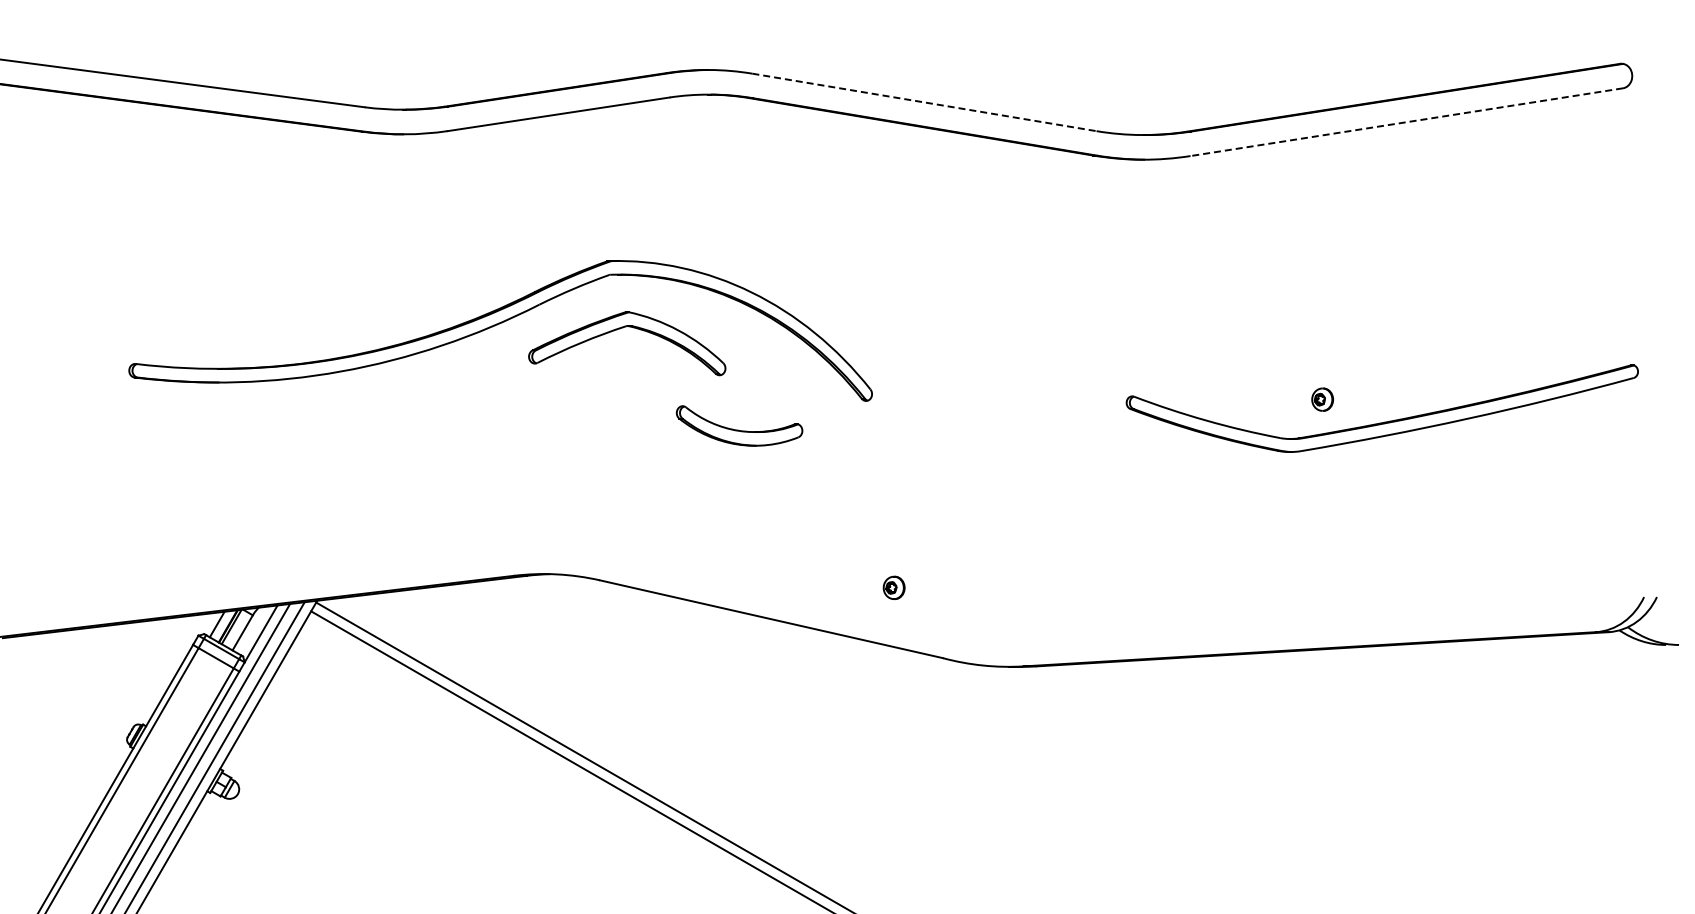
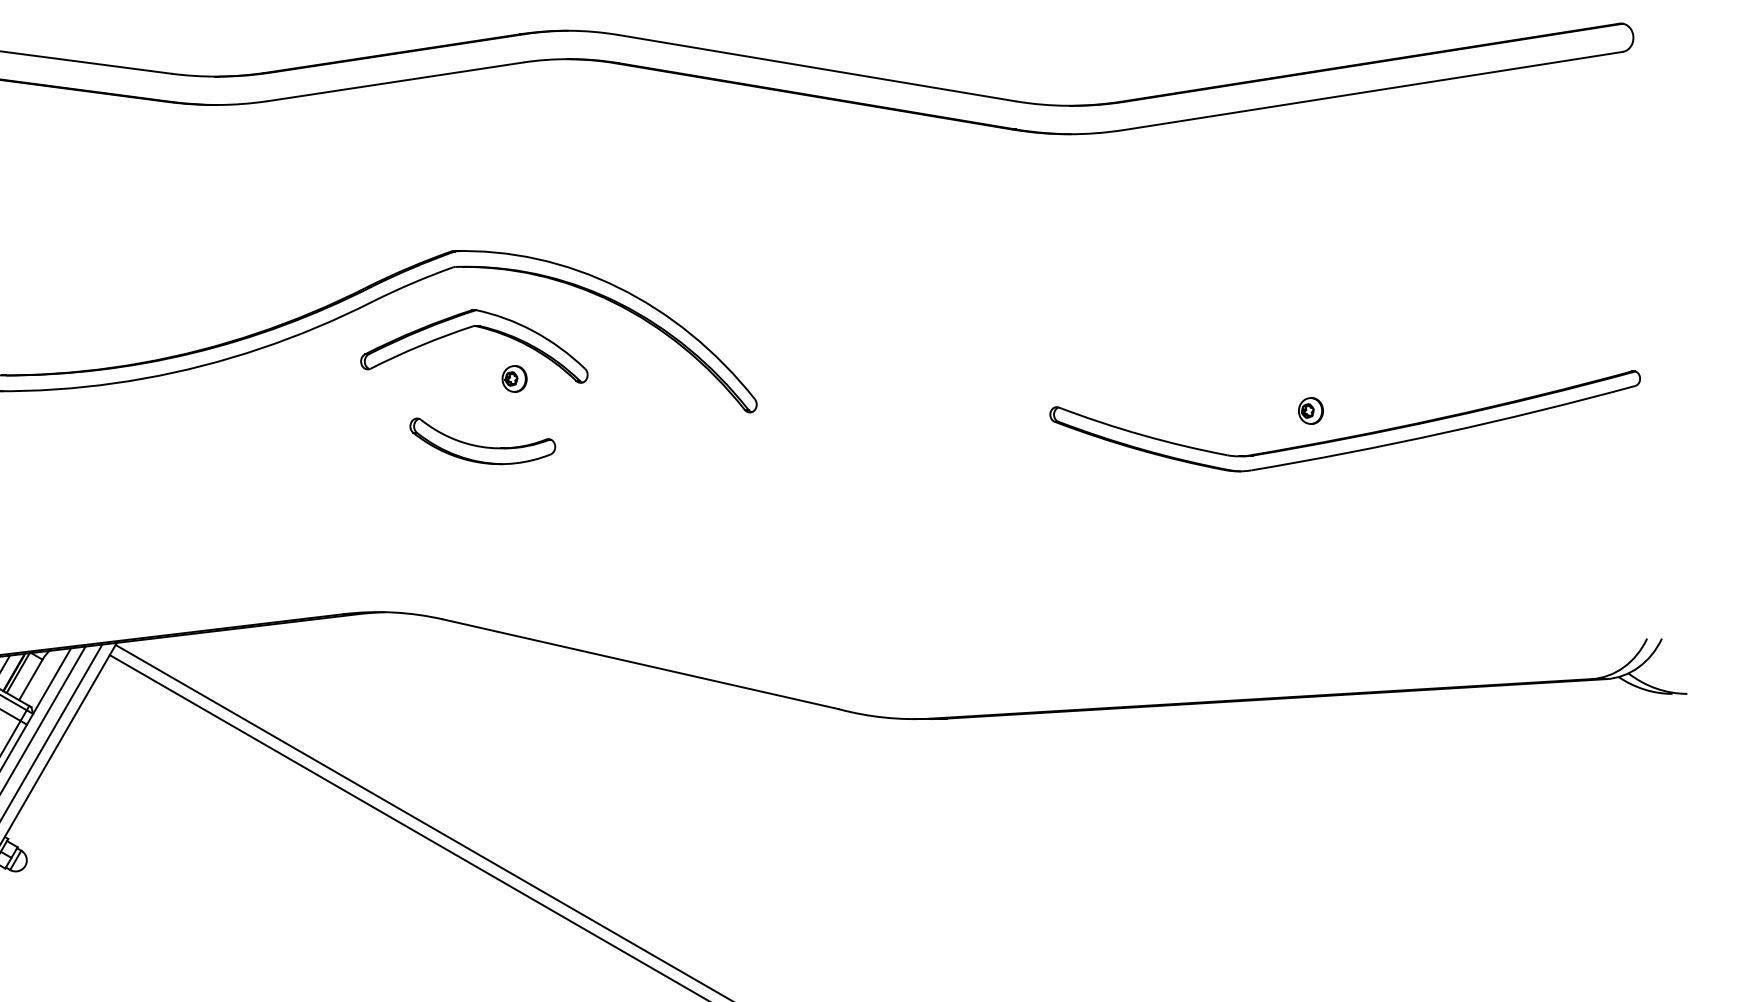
line: (924, 102) -> (817, 68), dashed -> solid
line: (1406, 122) -> (1373, 91), dashed -> solid
part: (1322, 399) -> (1310, 410), moved
part: (739, 425) -> (482, 440), moved
part: (893, 587) -> (513, 378), moved

